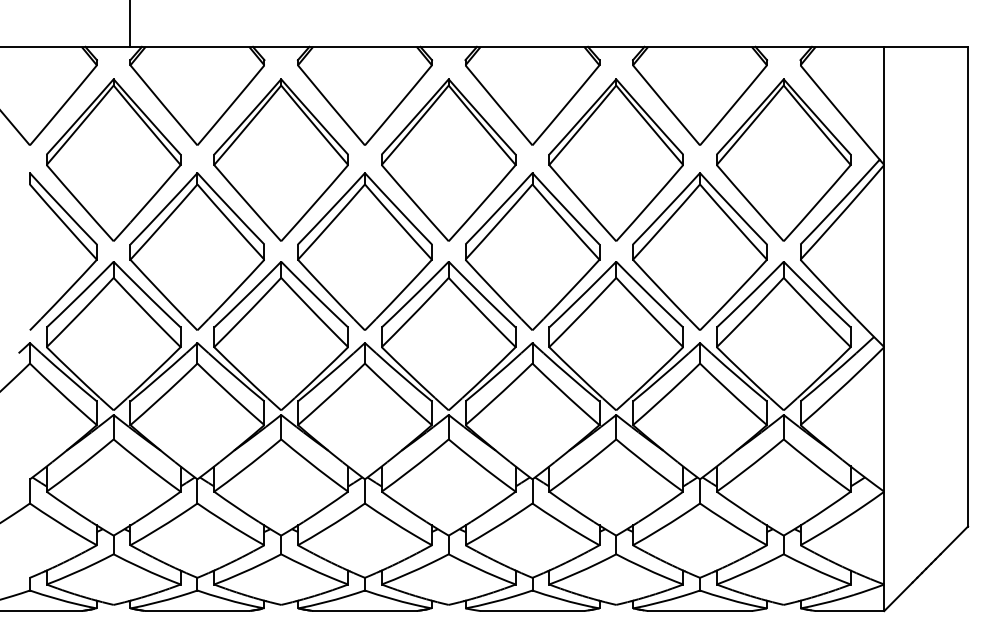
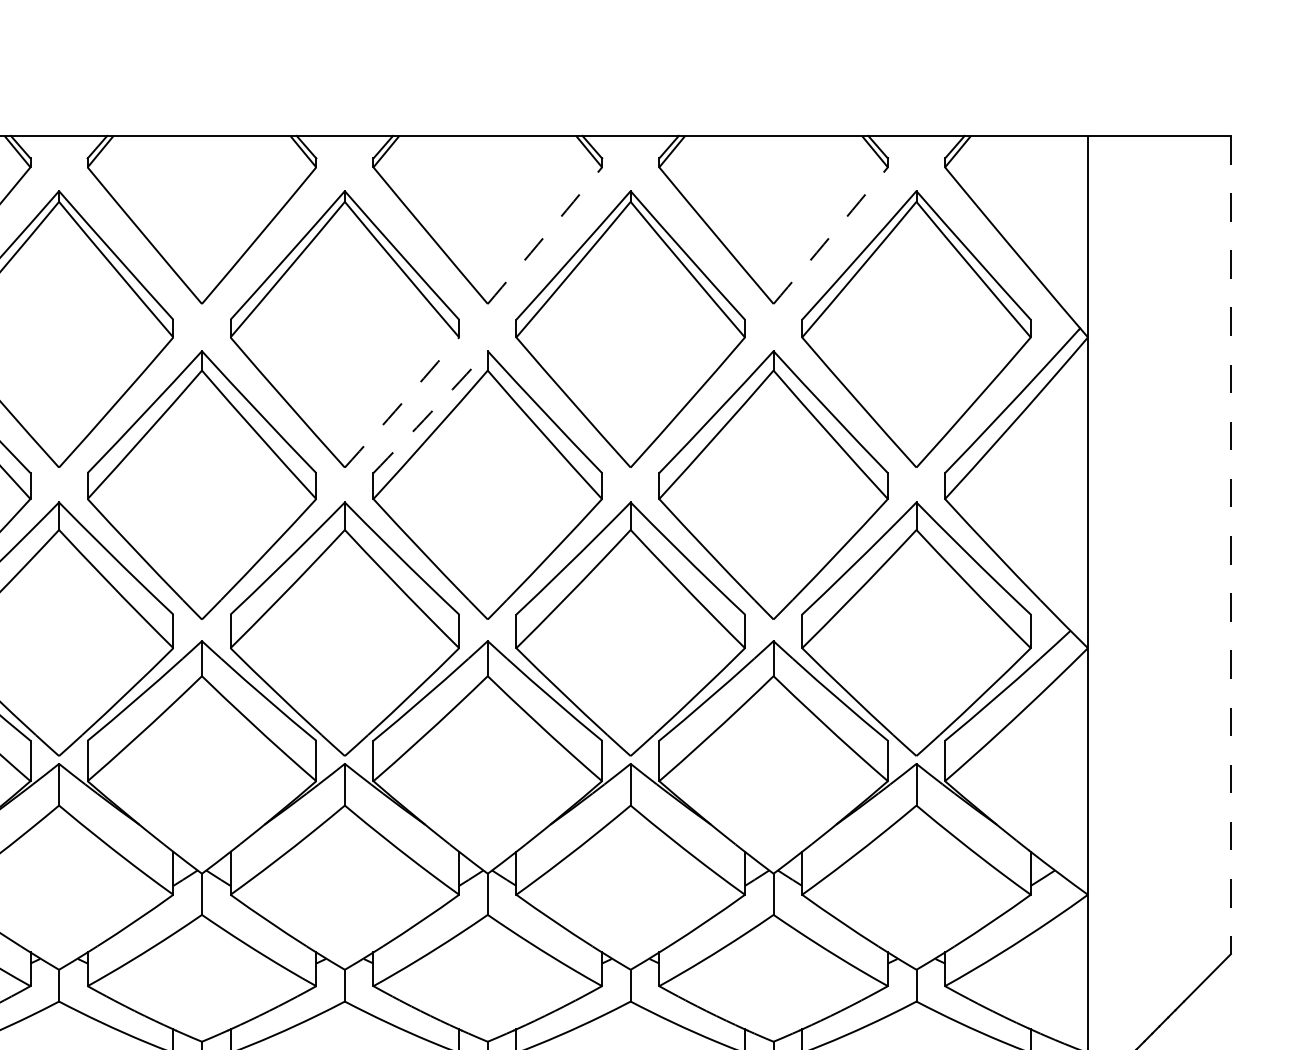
arc: (566, 105) -> (545, 235), solid -> dashed
arc: (733, 105) -> (830, 235), solid -> dashed
arc: (482, 203) -> (402, 403), solid -> dashed
arc: (499, 209) -> (431, 413), solid -> dashed
line: (968, 286) -> (1231, 544), solid -> dashed

